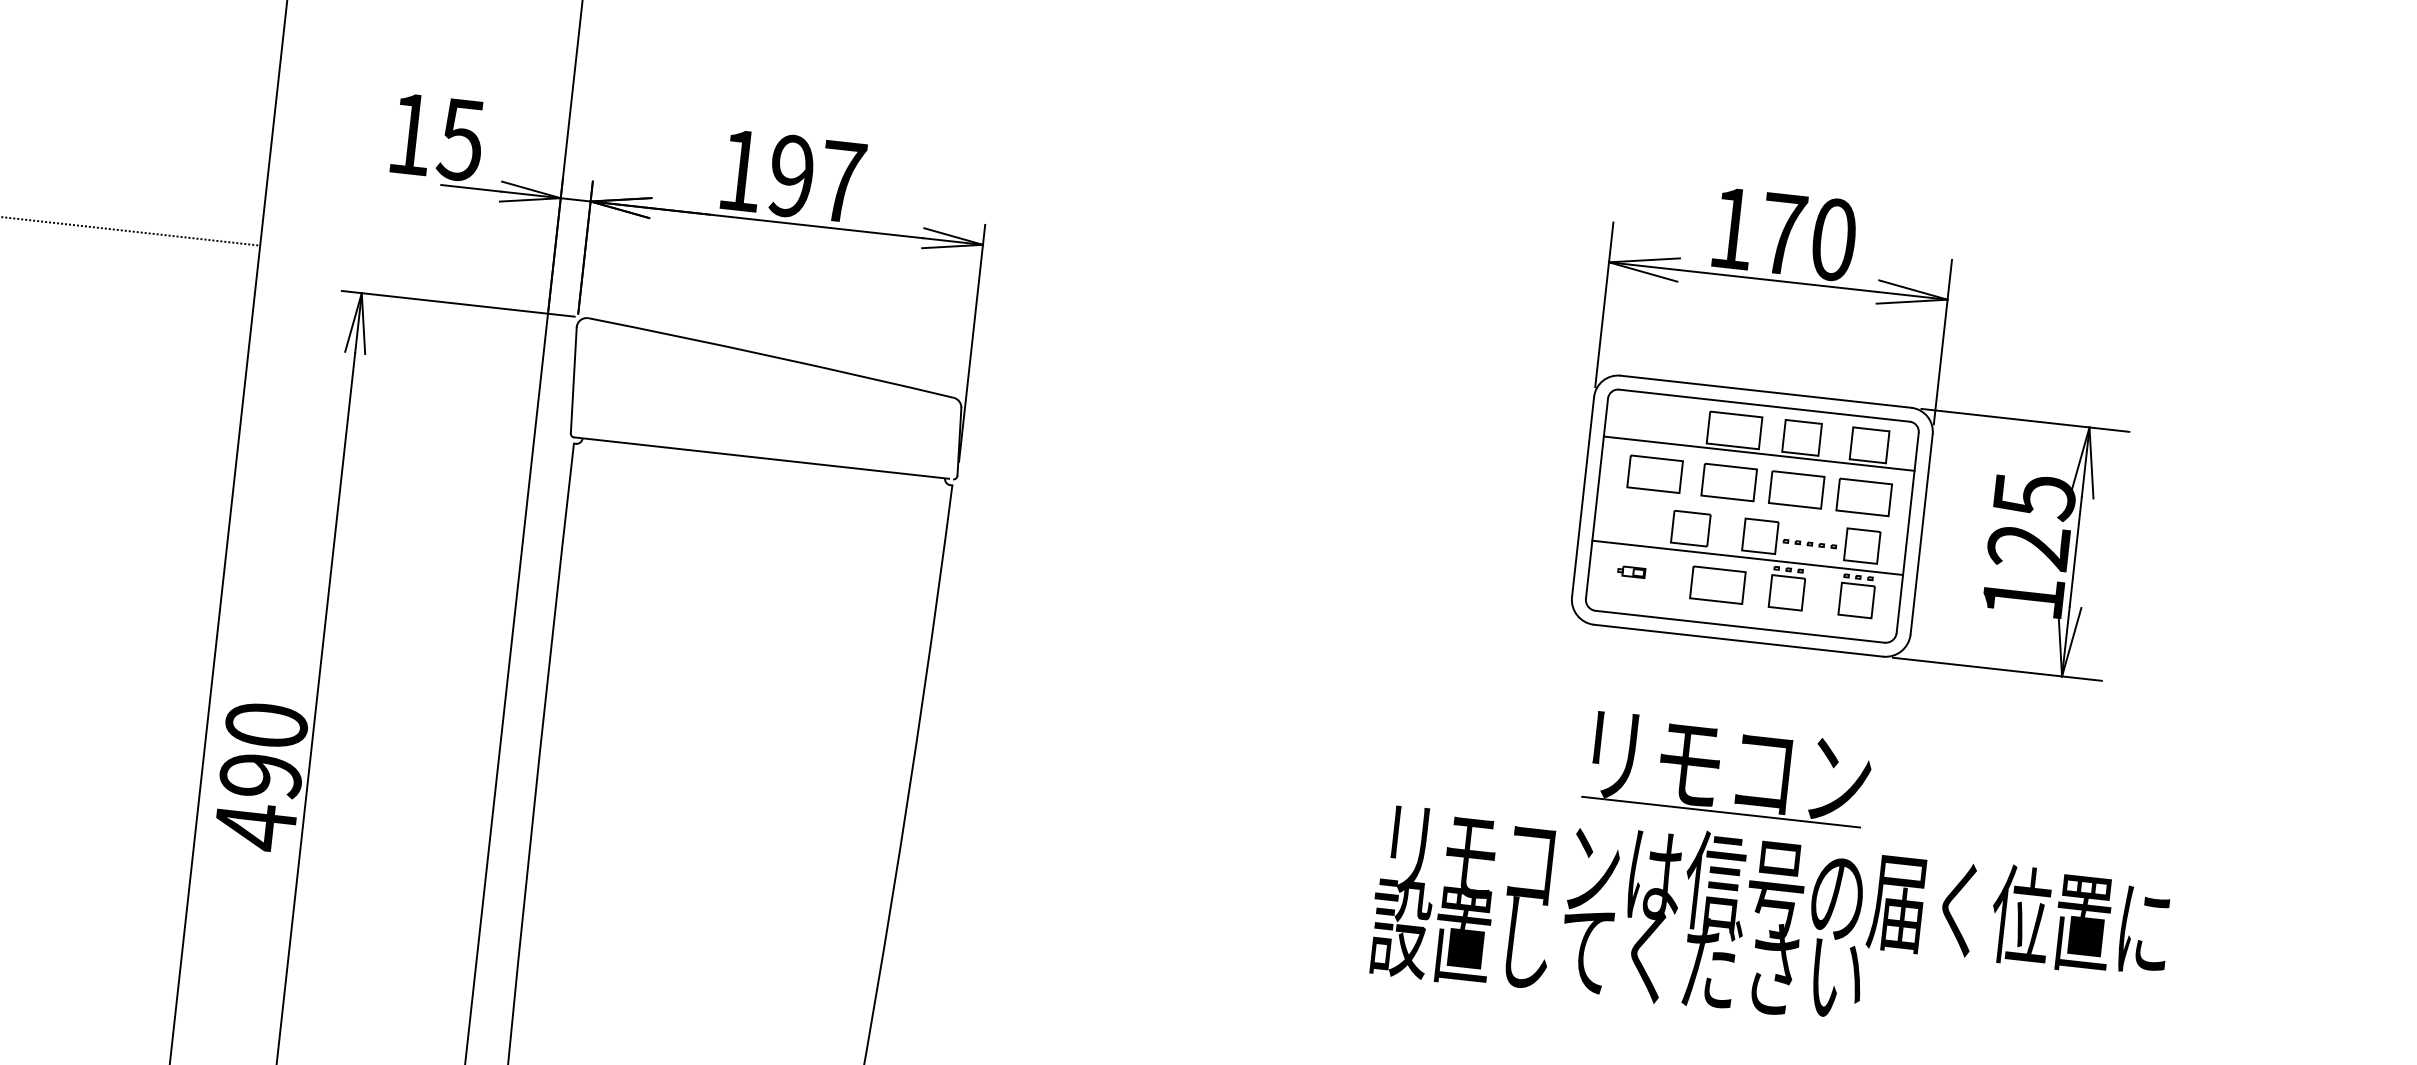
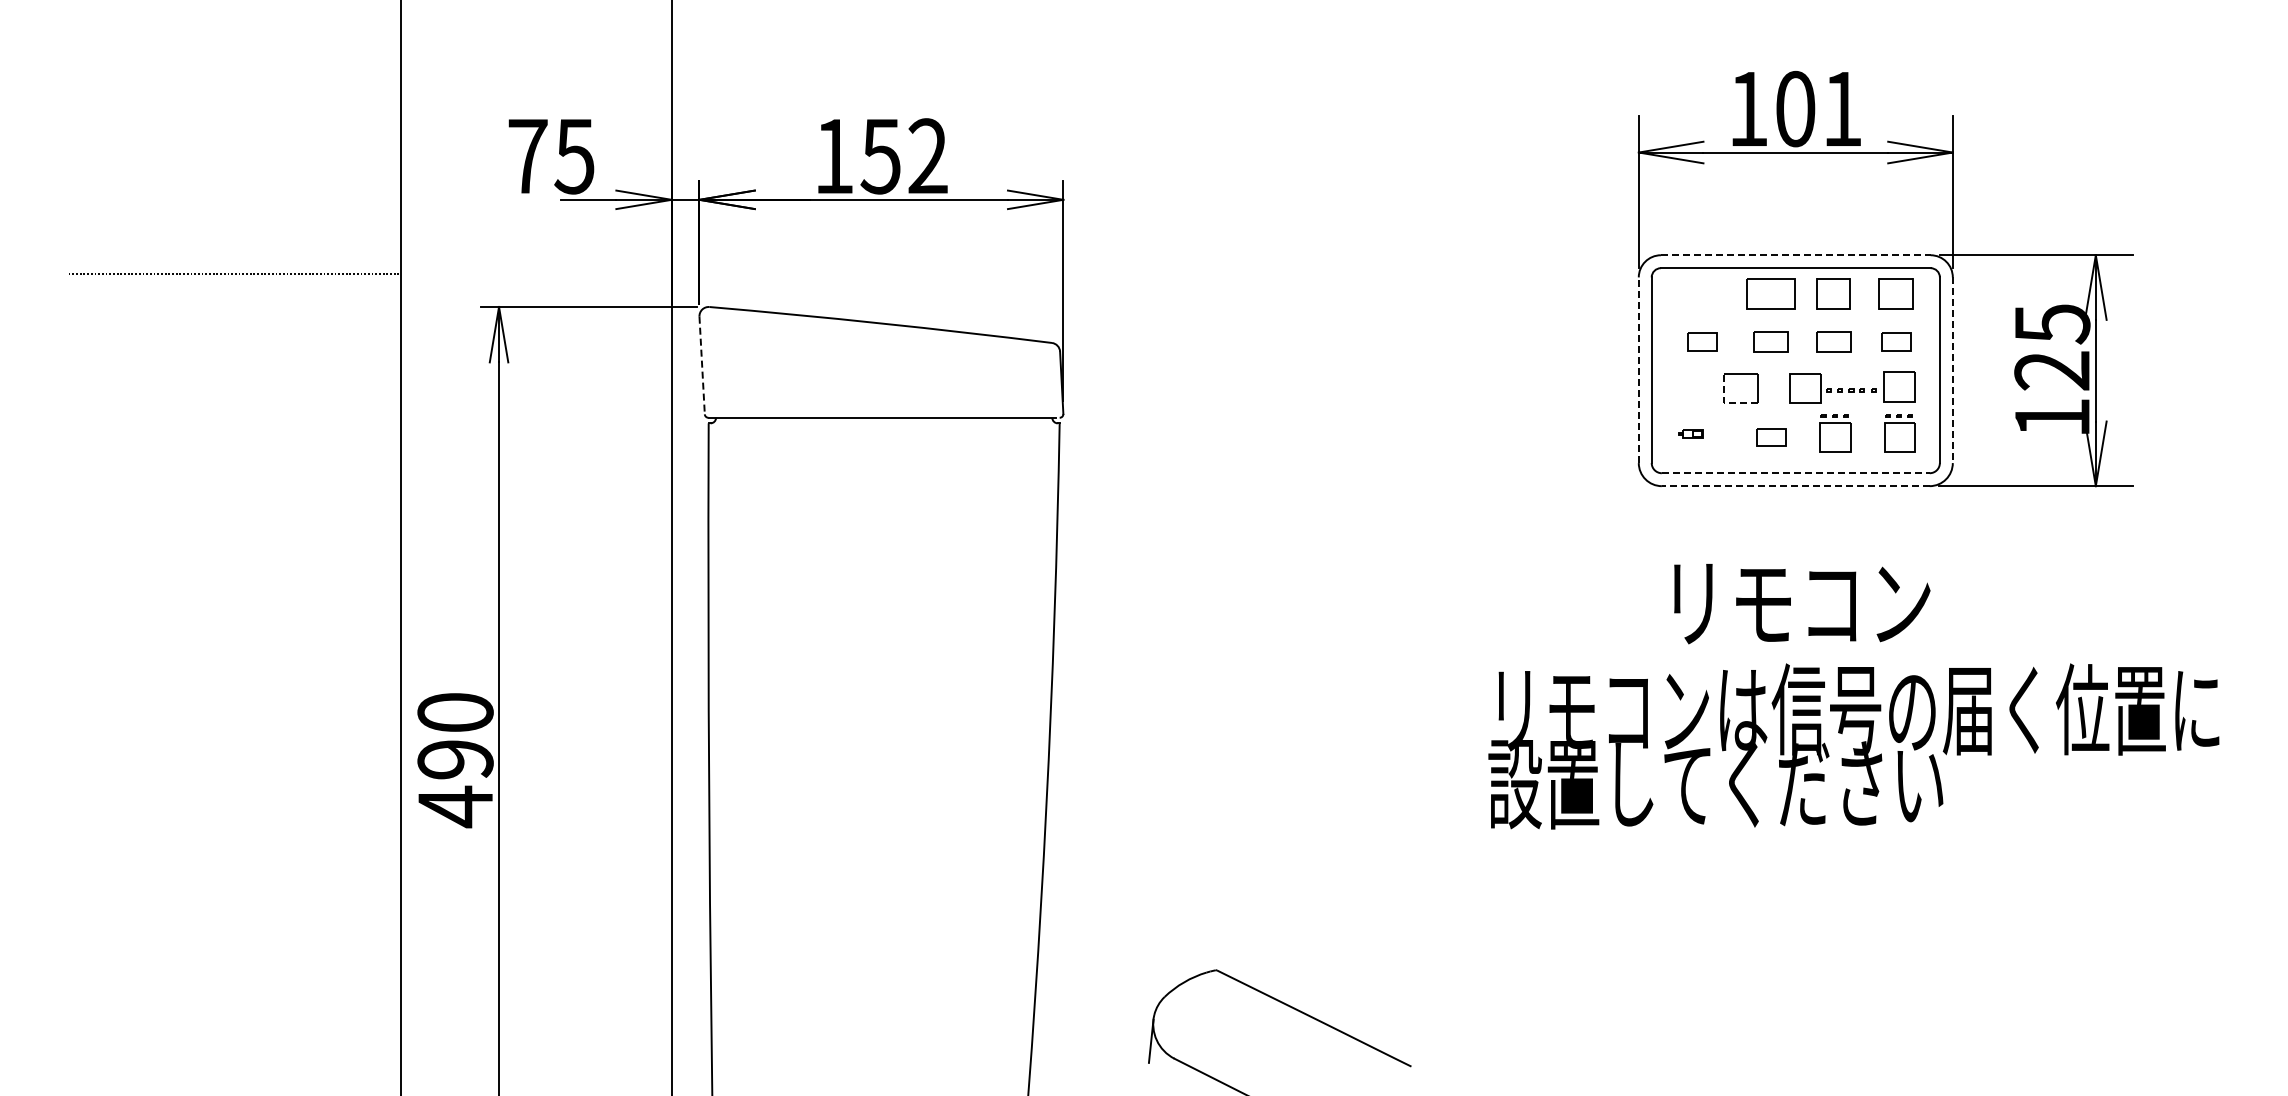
text: (410, 134) -> (527, 156), 15 -> 75
text: (815, 179) -> (903, 156), 197 -> 152
text: (1809, 236) -> (1819, 108), 170 -> 101
line: (574, 380) -> (702, 365), solid -> dashed
line: (1765, 391) -> (1795, 255), solid -> dashed
line: (1758, 453) -> (1795, 312), removed
part: (1655, 473) -> (1702, 341), size x0.6
part: (1728, 481) -> (1770, 341), size x0.7
part: (1796, 489) -> (1833, 341), size x0.7
part: (1864, 496) -> (1896, 341), size x0.6
line: (1582, 497) -> (1638, 370), solid -> dashed
line: (1921, 534) -> (1952, 370), solid -> dashed
line: (1671, 543) -> (1724, 403), solid -> dashed
line: (1747, 558) -> (1795, 409), removed
part: (1717, 585) -> (1770, 437), size x0.6
line: (1739, 627) -> (1795, 473), solid -> dashed
line: (1738, 641) -> (1795, 486), solid -> dashed
line: (1721, 812) -> (1797, 645), removed

